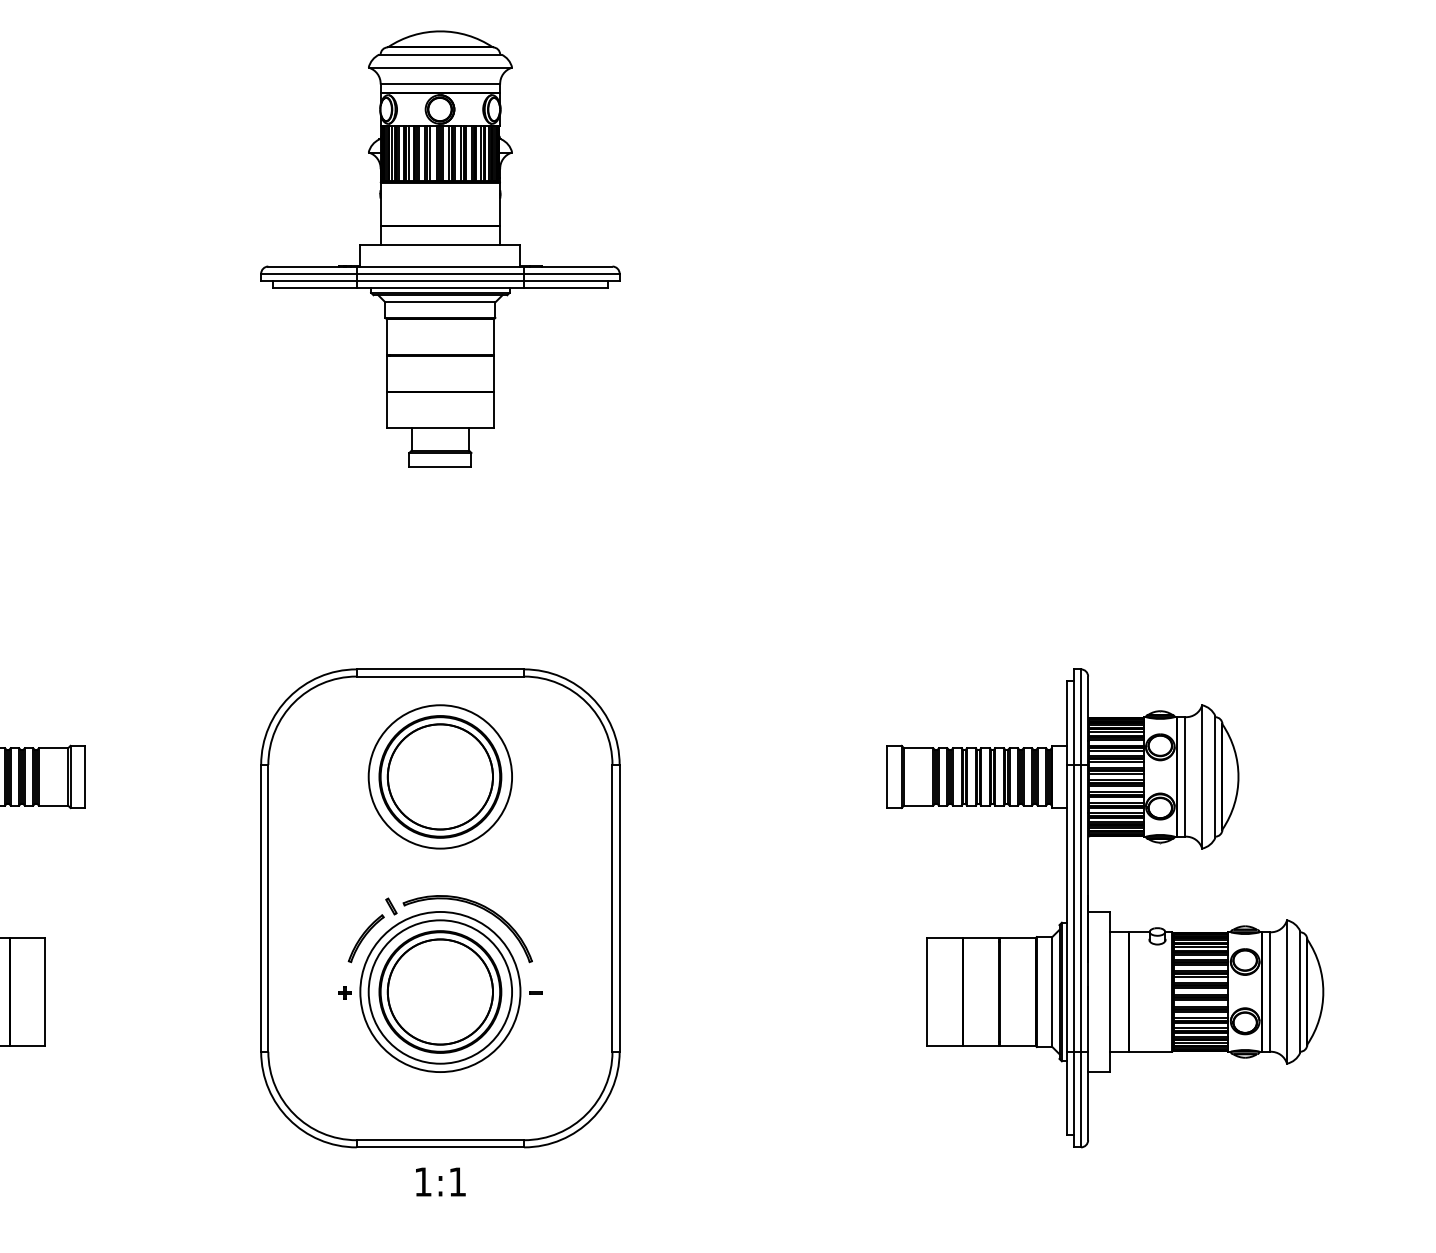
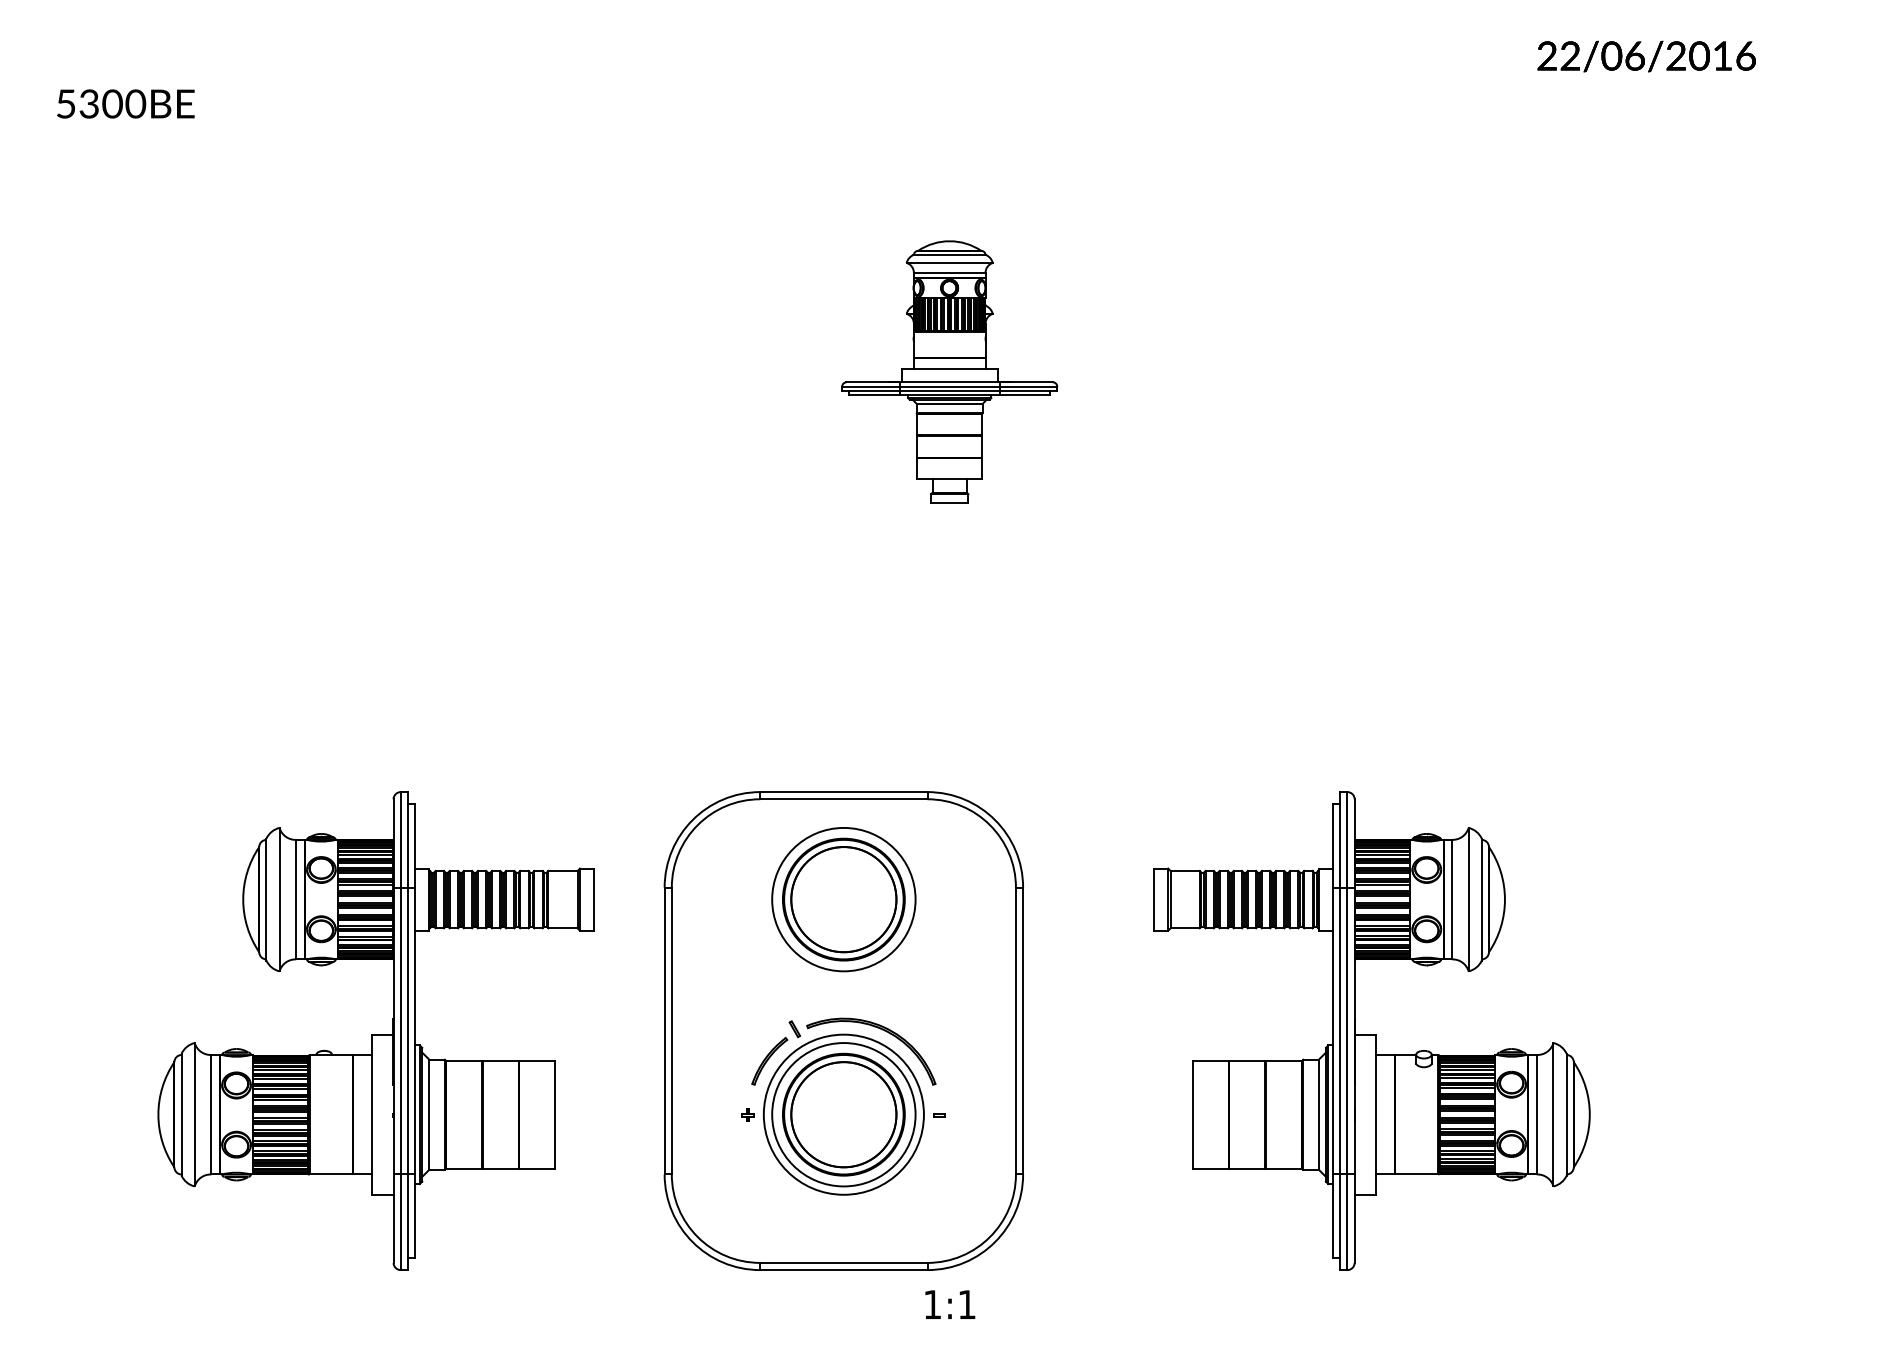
part: (440, 248) -> (949, 371), size x0.6
part: (440, 907) -> (843, 1030), moved
part: (1105, 907) -> (1371, 1030), moved

